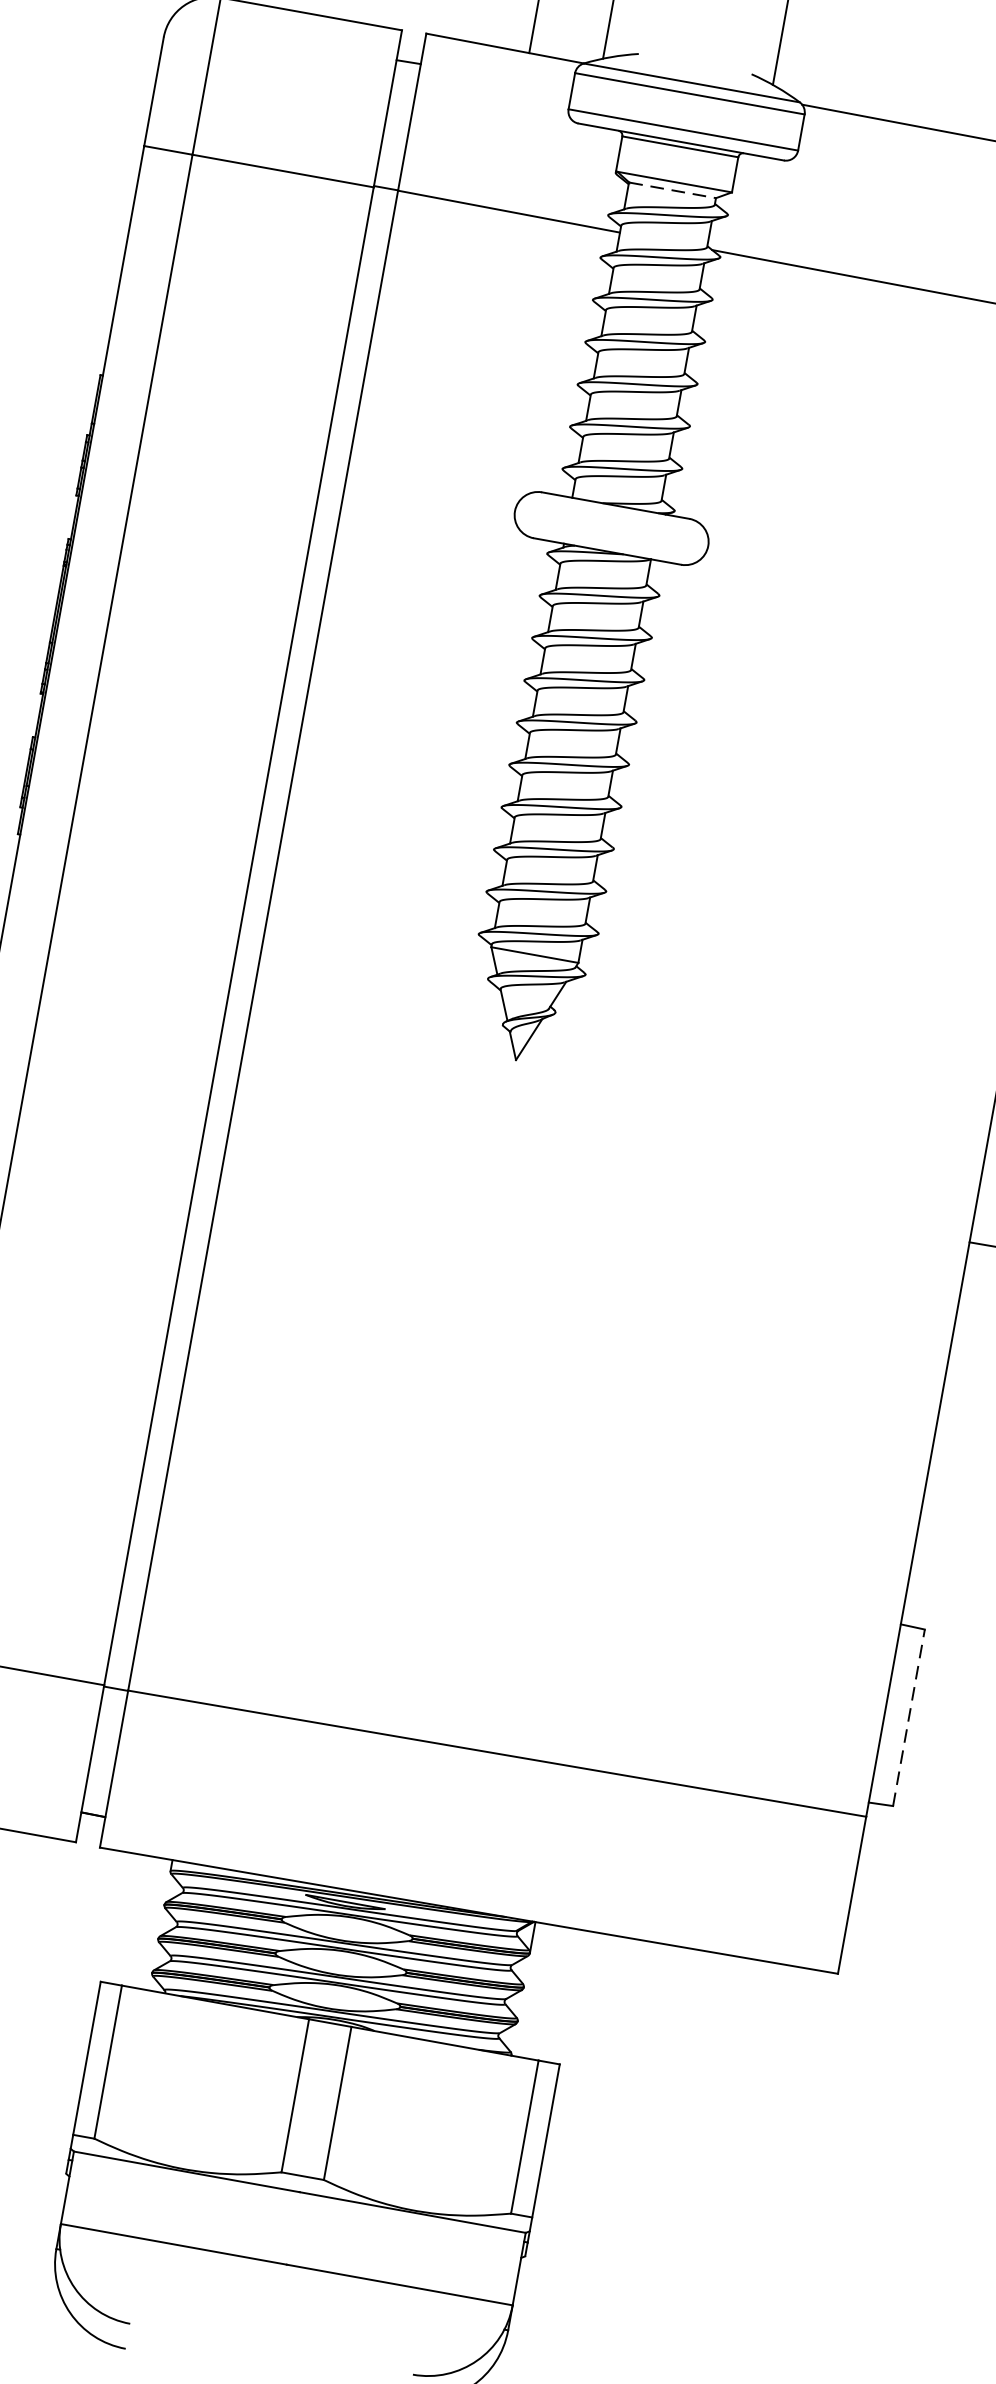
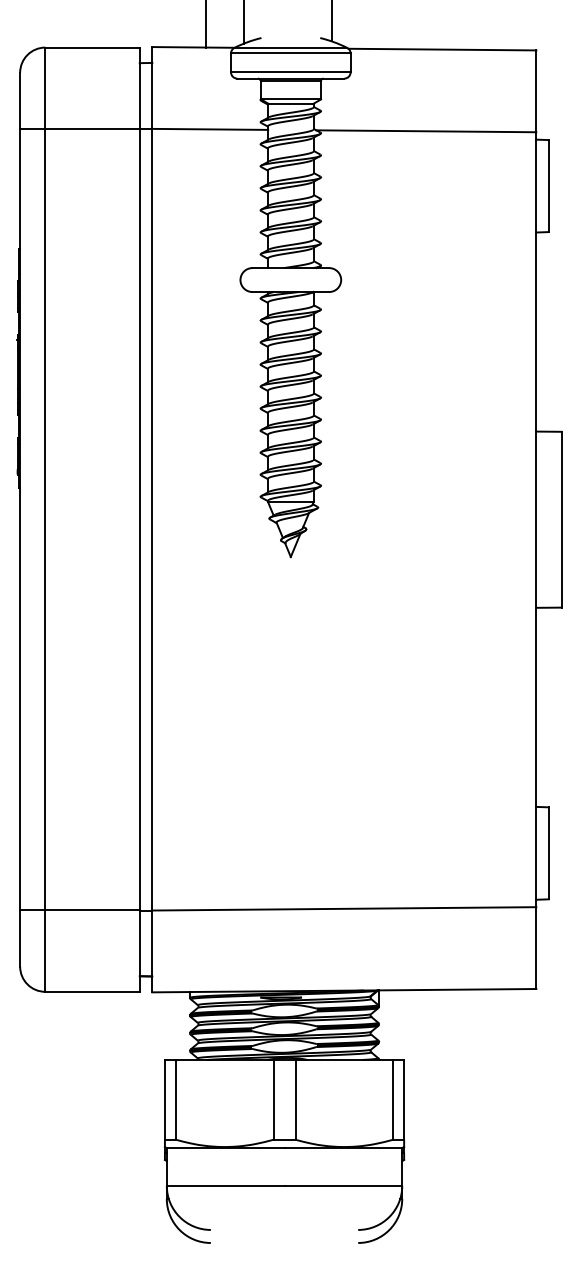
line: (671, 189) -> (290, 103), dashed -> solid
line: (908, 1717) -> (548, 853), dashed -> solid

